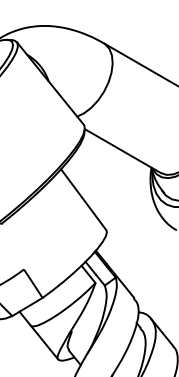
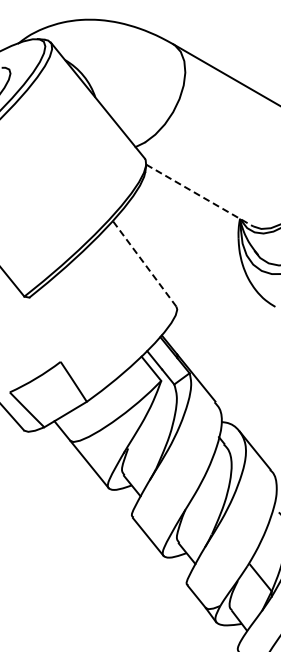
line: (122, 151) -> (199, 195), solid -> dashed
line: (83, 199) -> (144, 263), solid -> dashed

